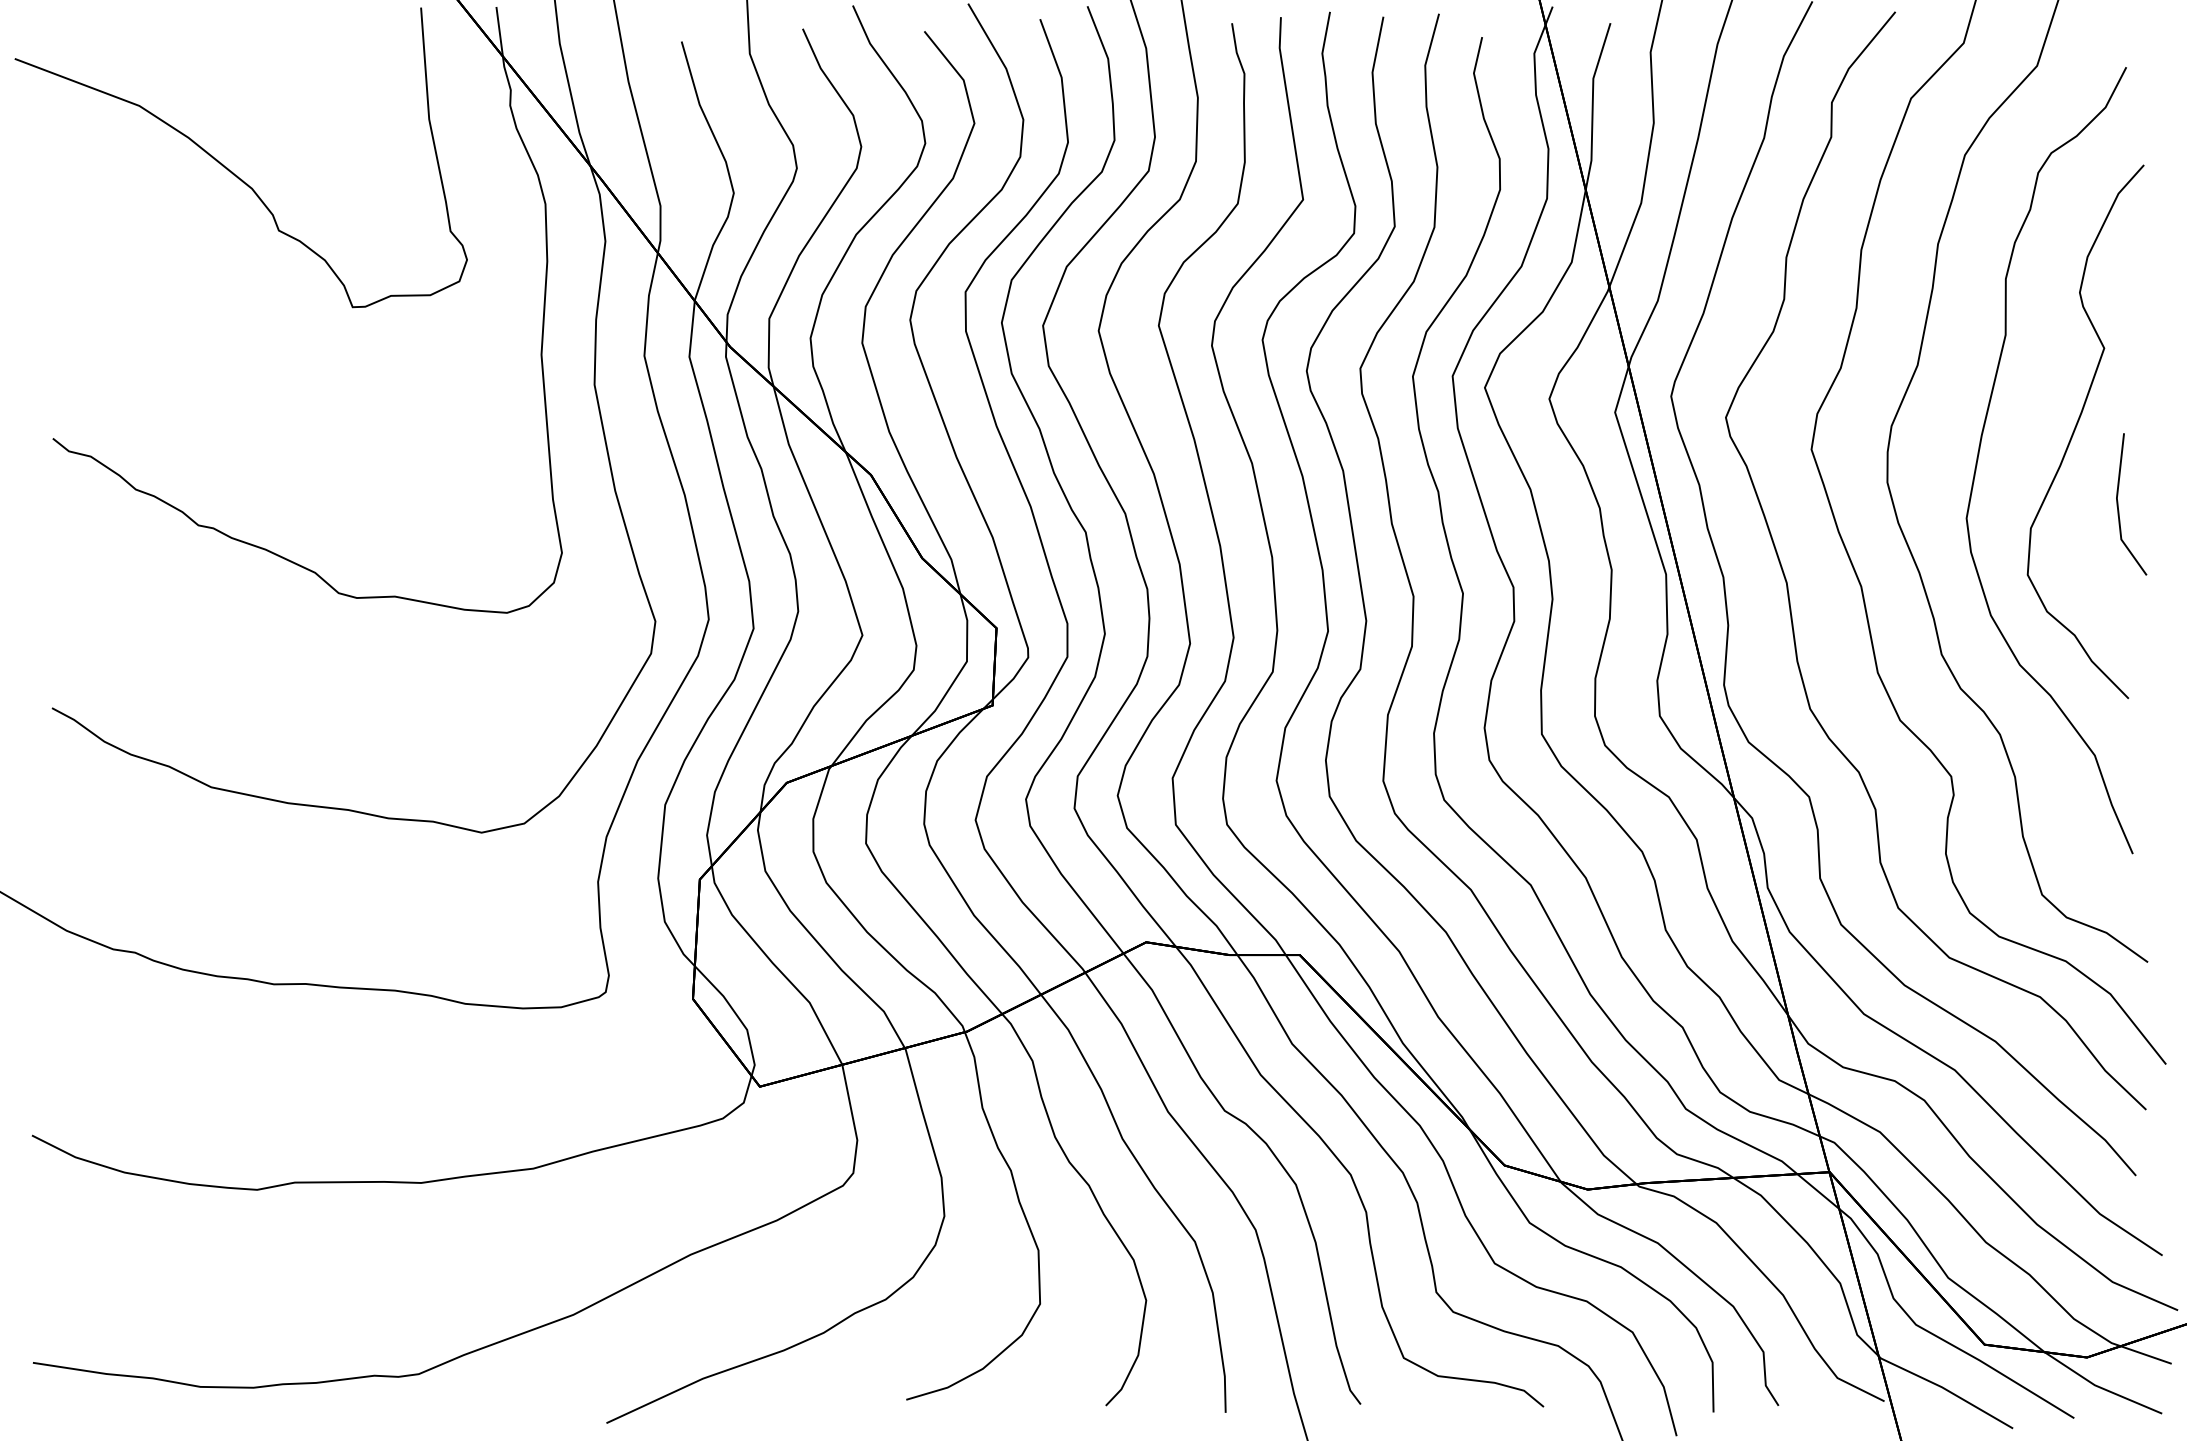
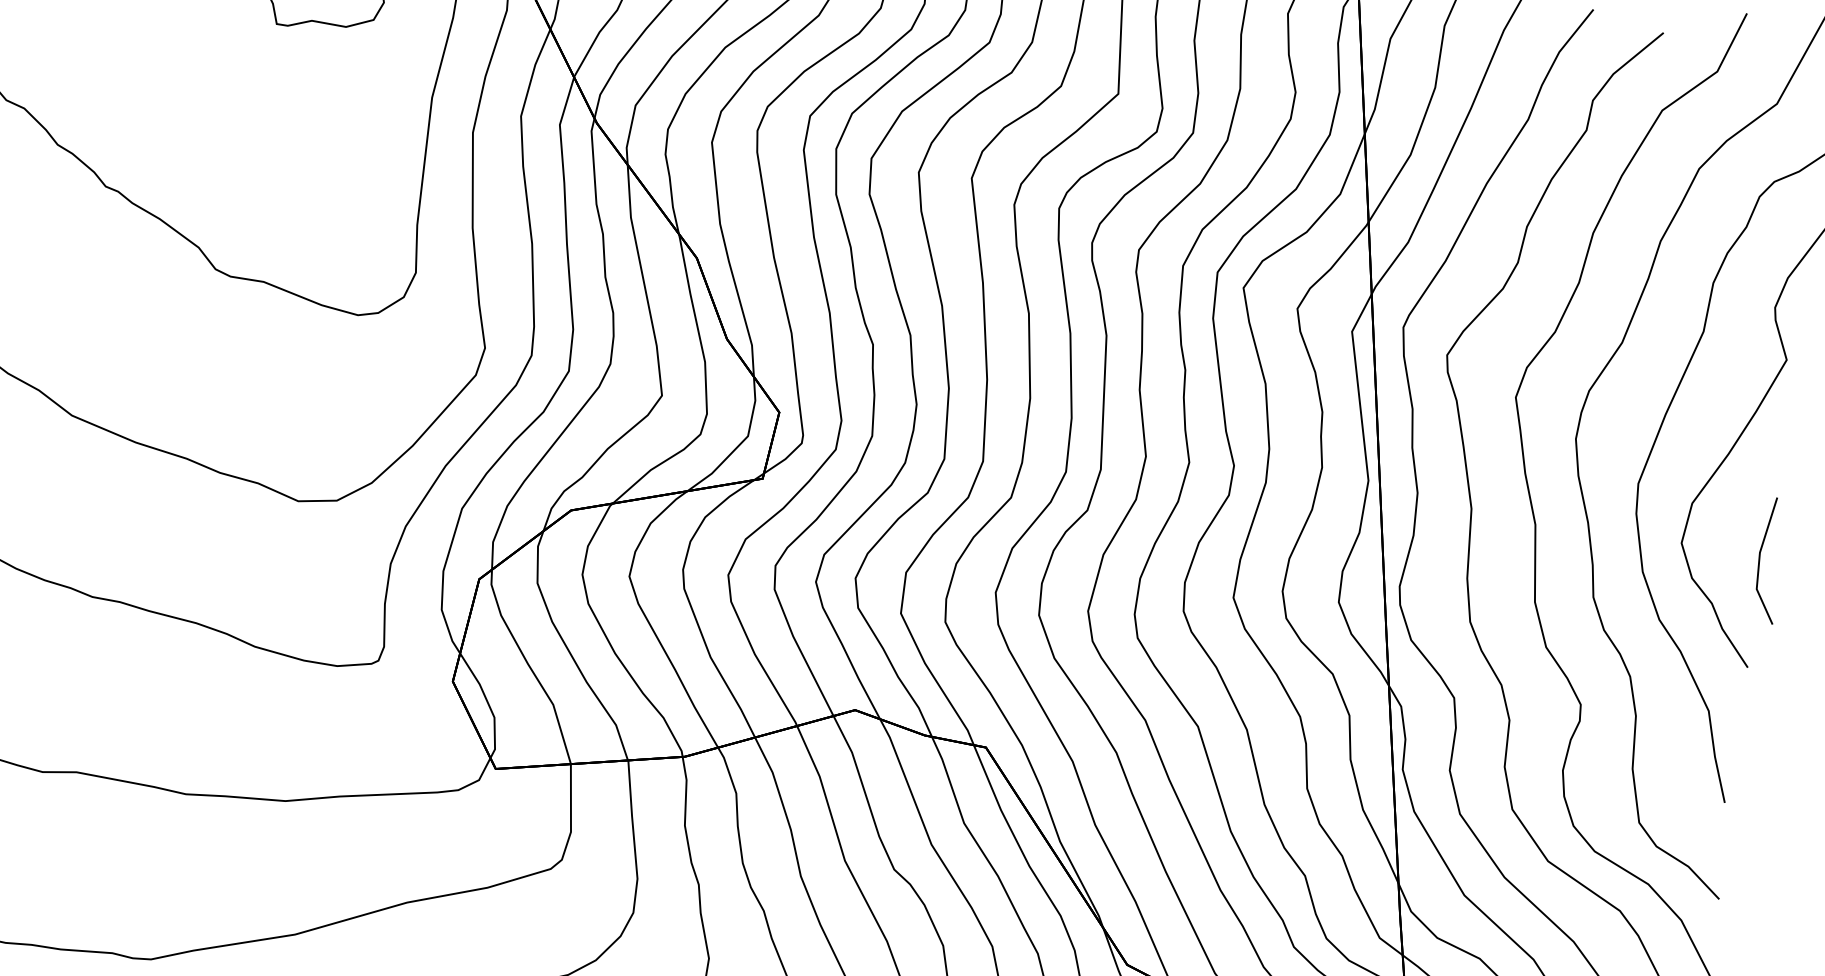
line: (2118, 504) -> (1760, 558), moved

